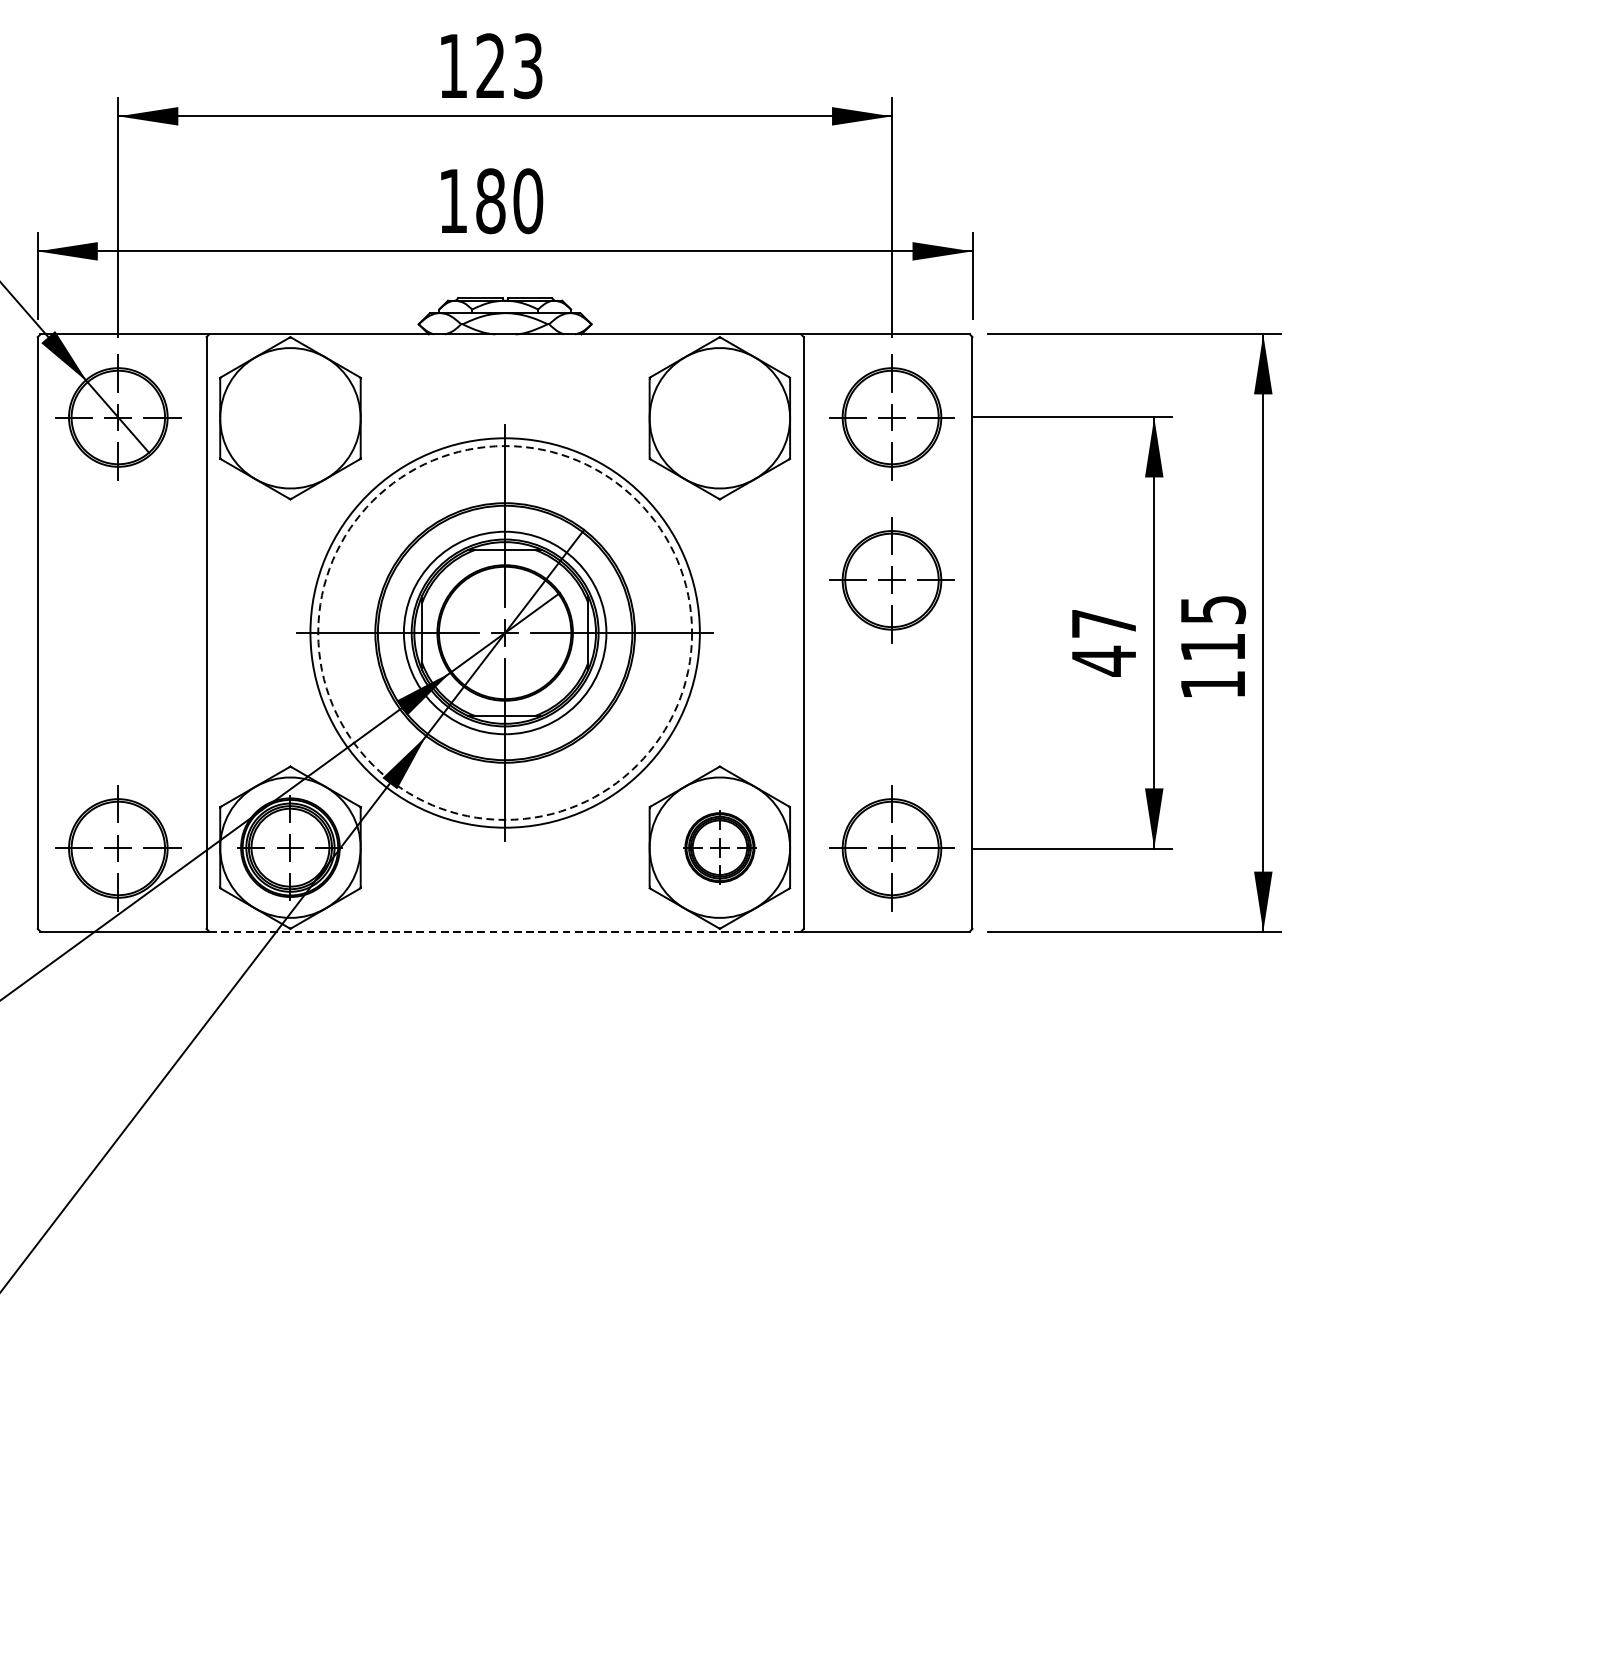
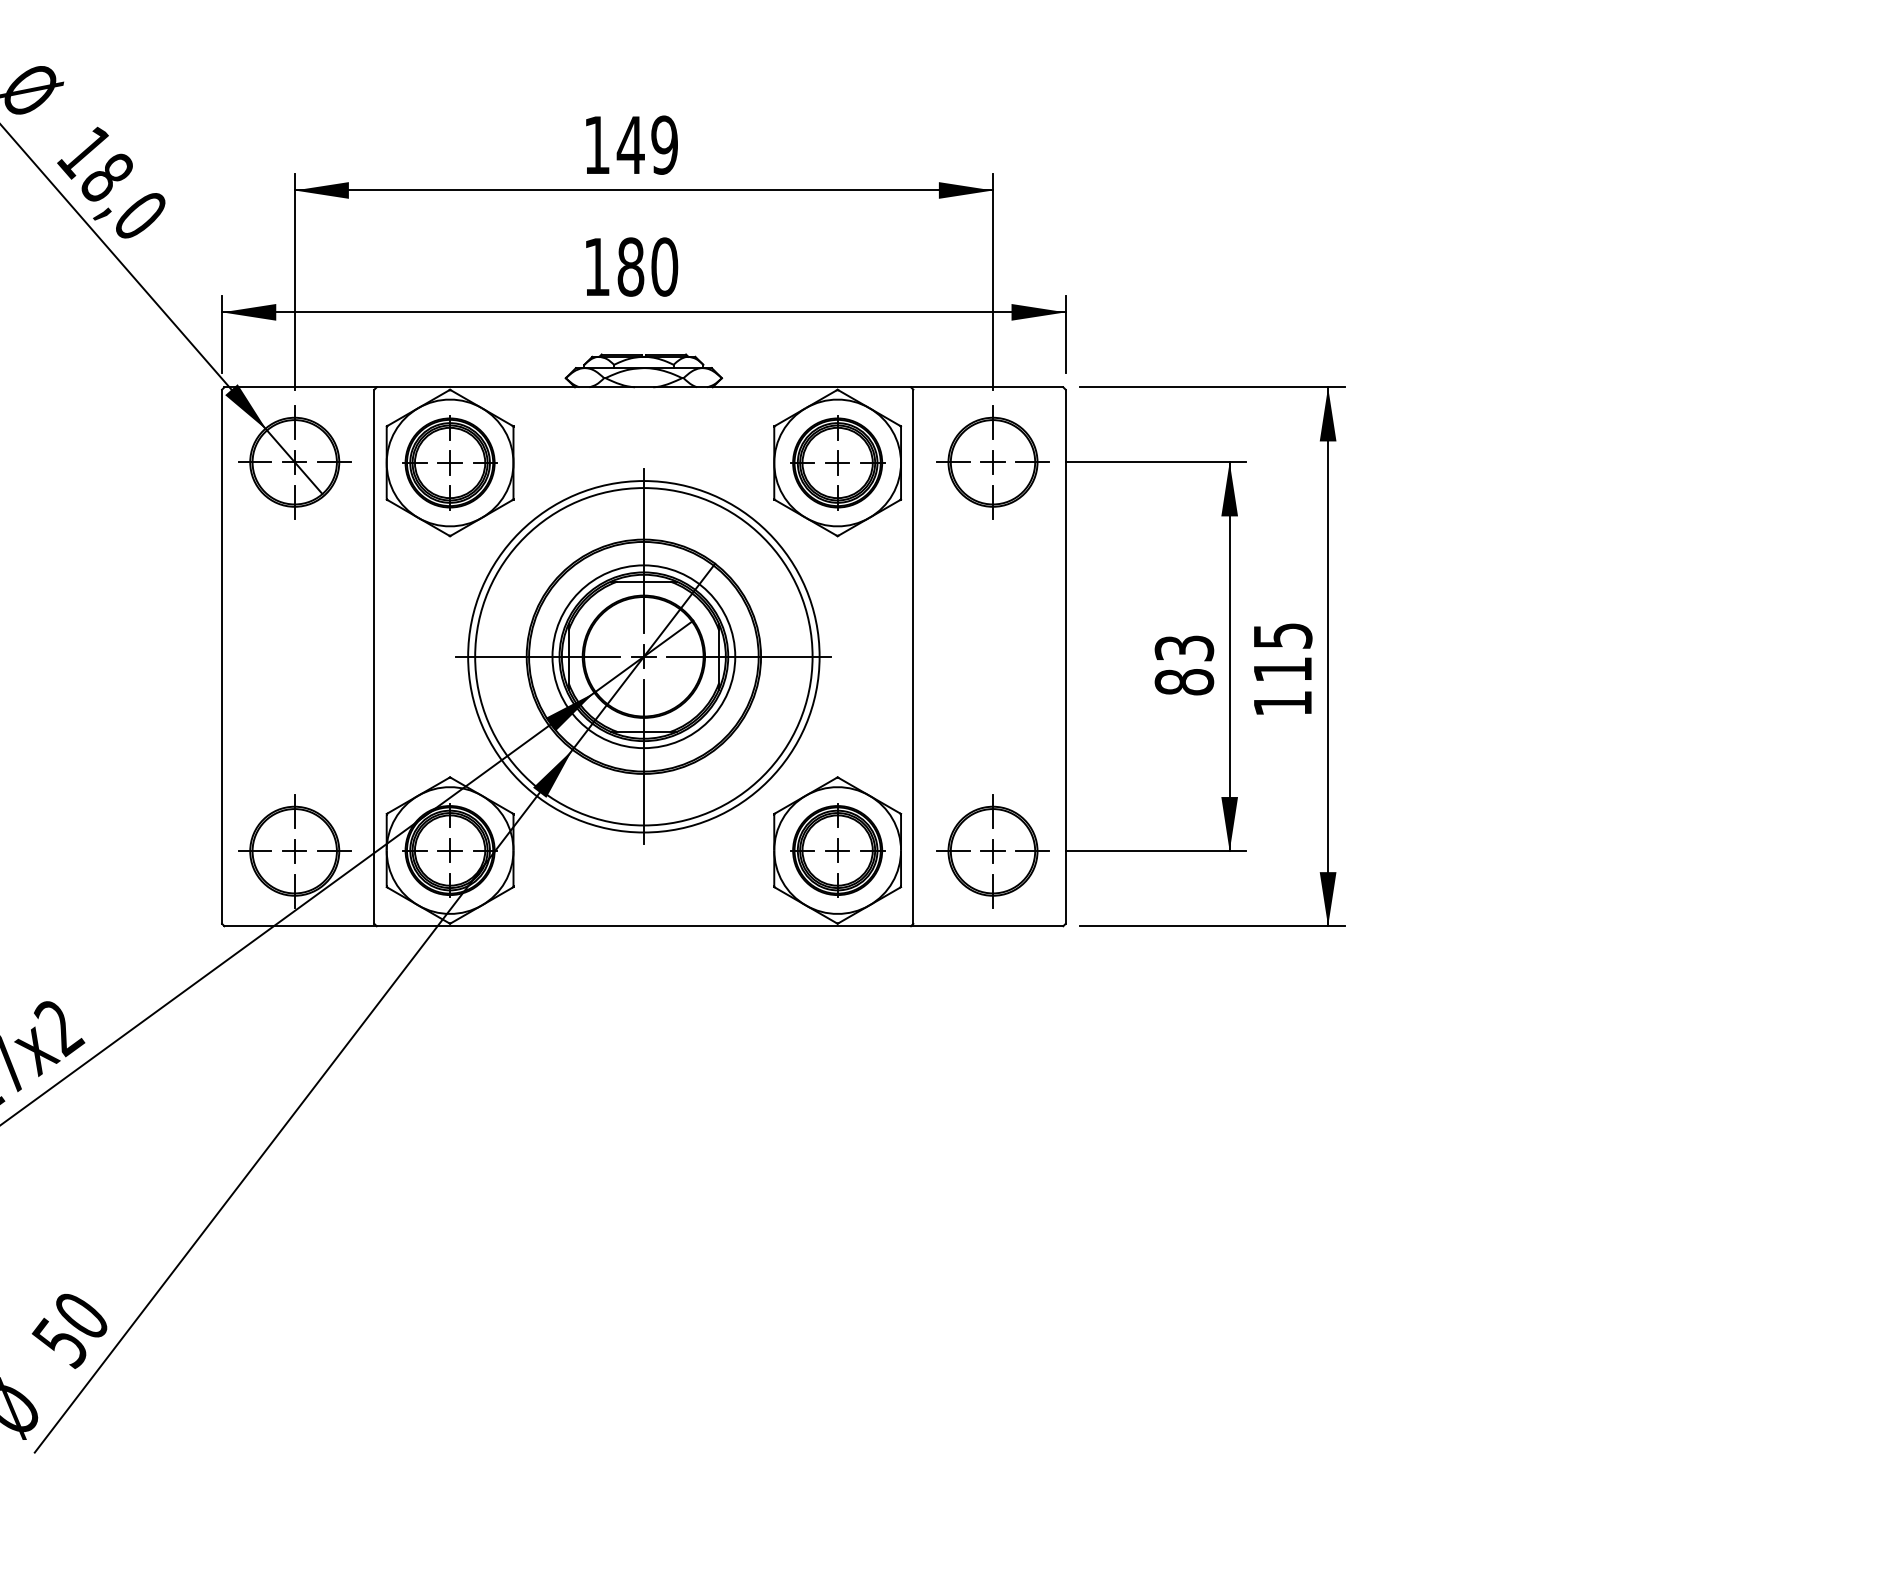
text: (508, 65) -> (646, 144), 123 -> 149
part: (289, 417) -> (449, 462), added
part: (719, 417) -> (837, 462), added
part: (891, 580) -> (992, 609), removed
circle: (504, 632) -> (643, 656), dashed -> solid
text: (1104, 642) -> (1184, 665), 47 -> 83
part: (719, 847) -> (837, 850), size x1.43
line: (505, 931) -> (644, 926), dashed -> solid

